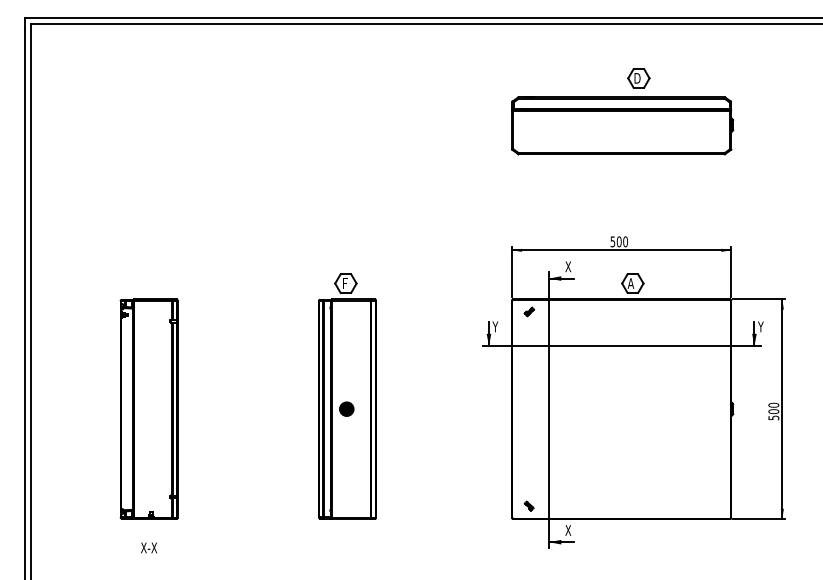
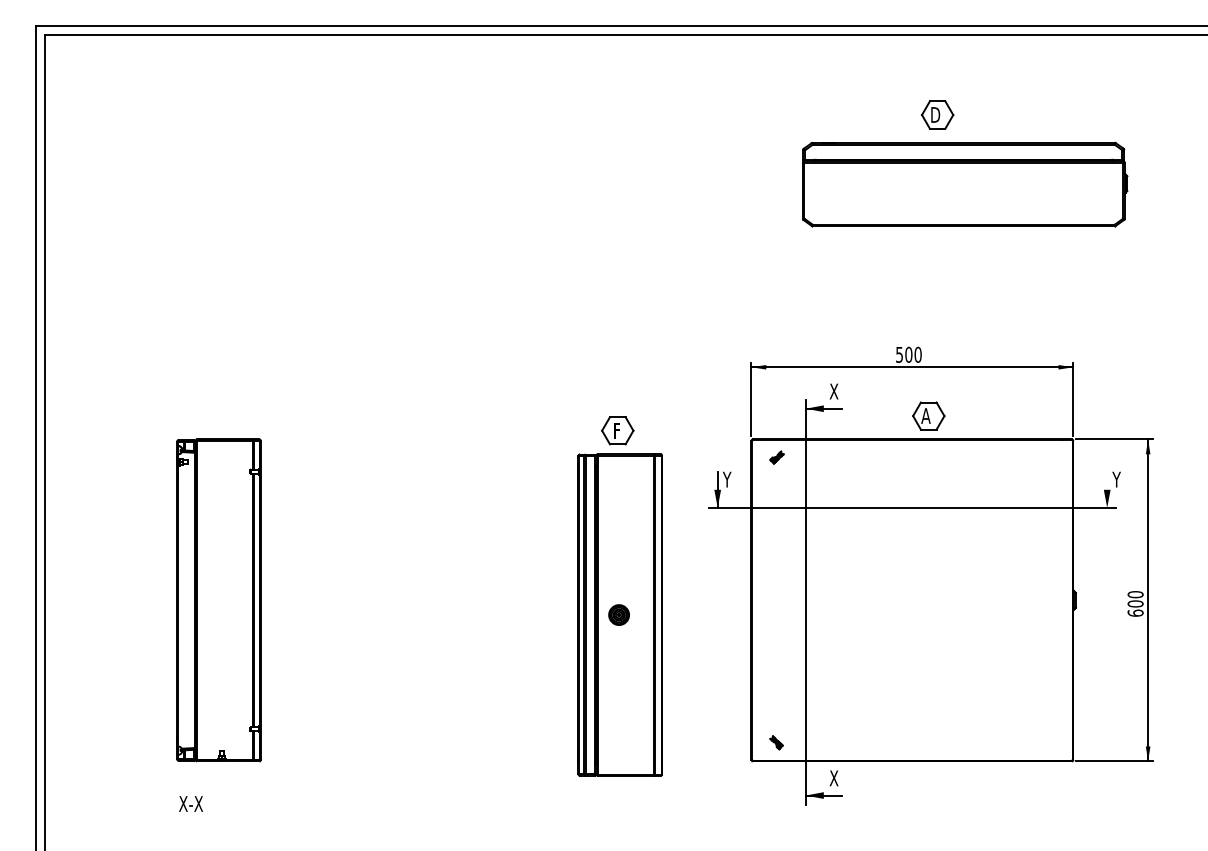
part: (622, 125) -> (964, 184), moved
line: (754, 333) -> (1107, 489), removed
part: (347, 396) -> (620, 596), moved
text: (773, 417) -> (1135, 612), 500 -> 600
text: (148, 547) -> (190, 803), moved

